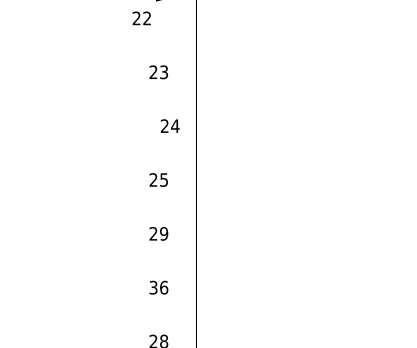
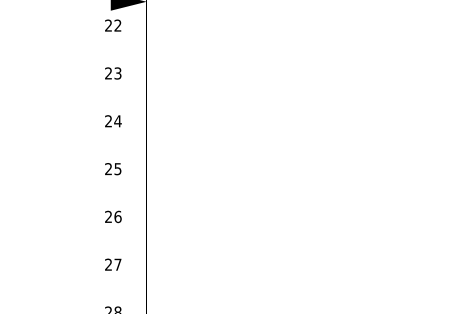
text: (142, 18) -> (113, 25), moved
text: (170, 126) -> (113, 121), moved
text: (163, 233) -> (117, 216), 29 -> 26
text: (159, 287) -> (113, 264), 36 -> 27

